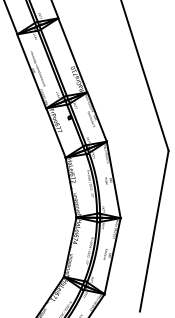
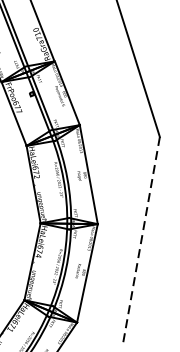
line: (154, 231) -> (141, 241), solid -> dashed

